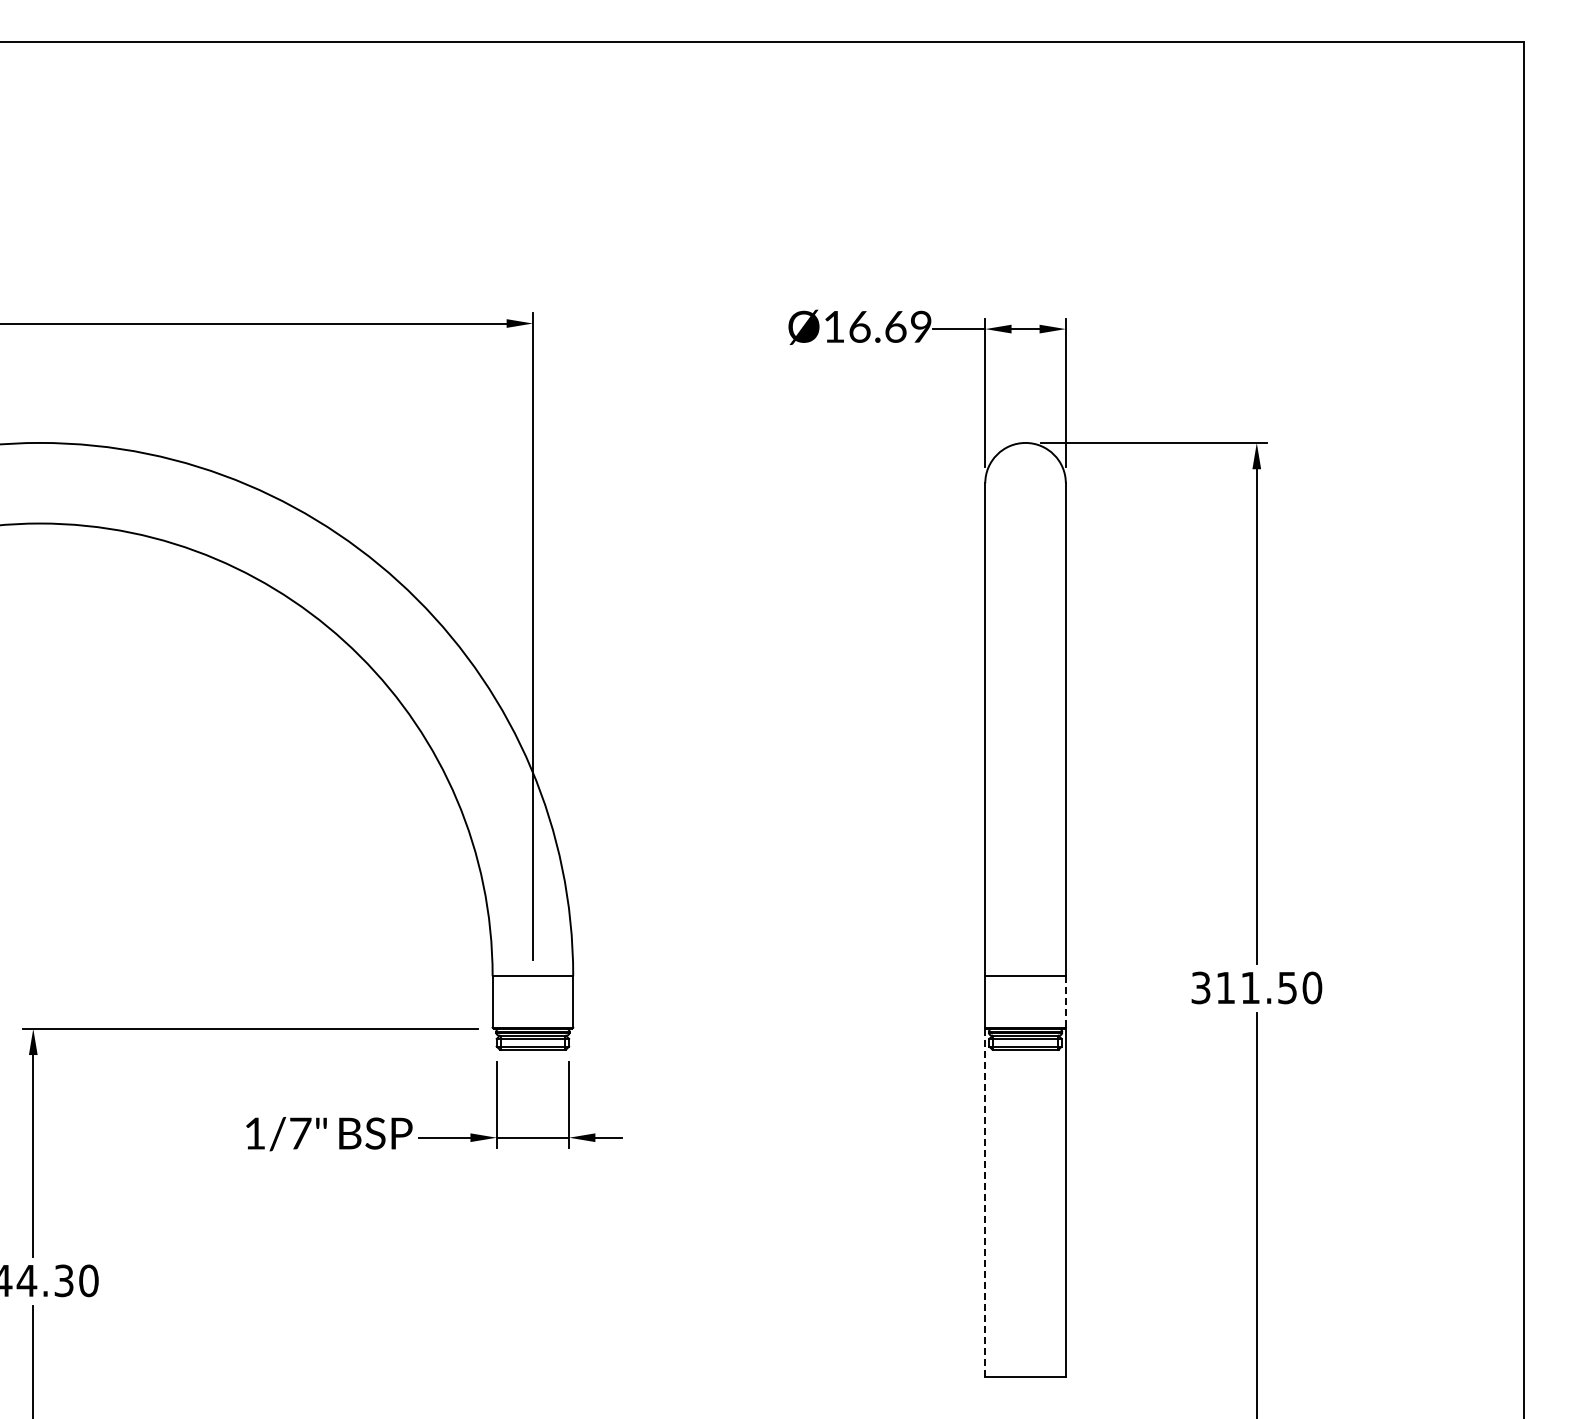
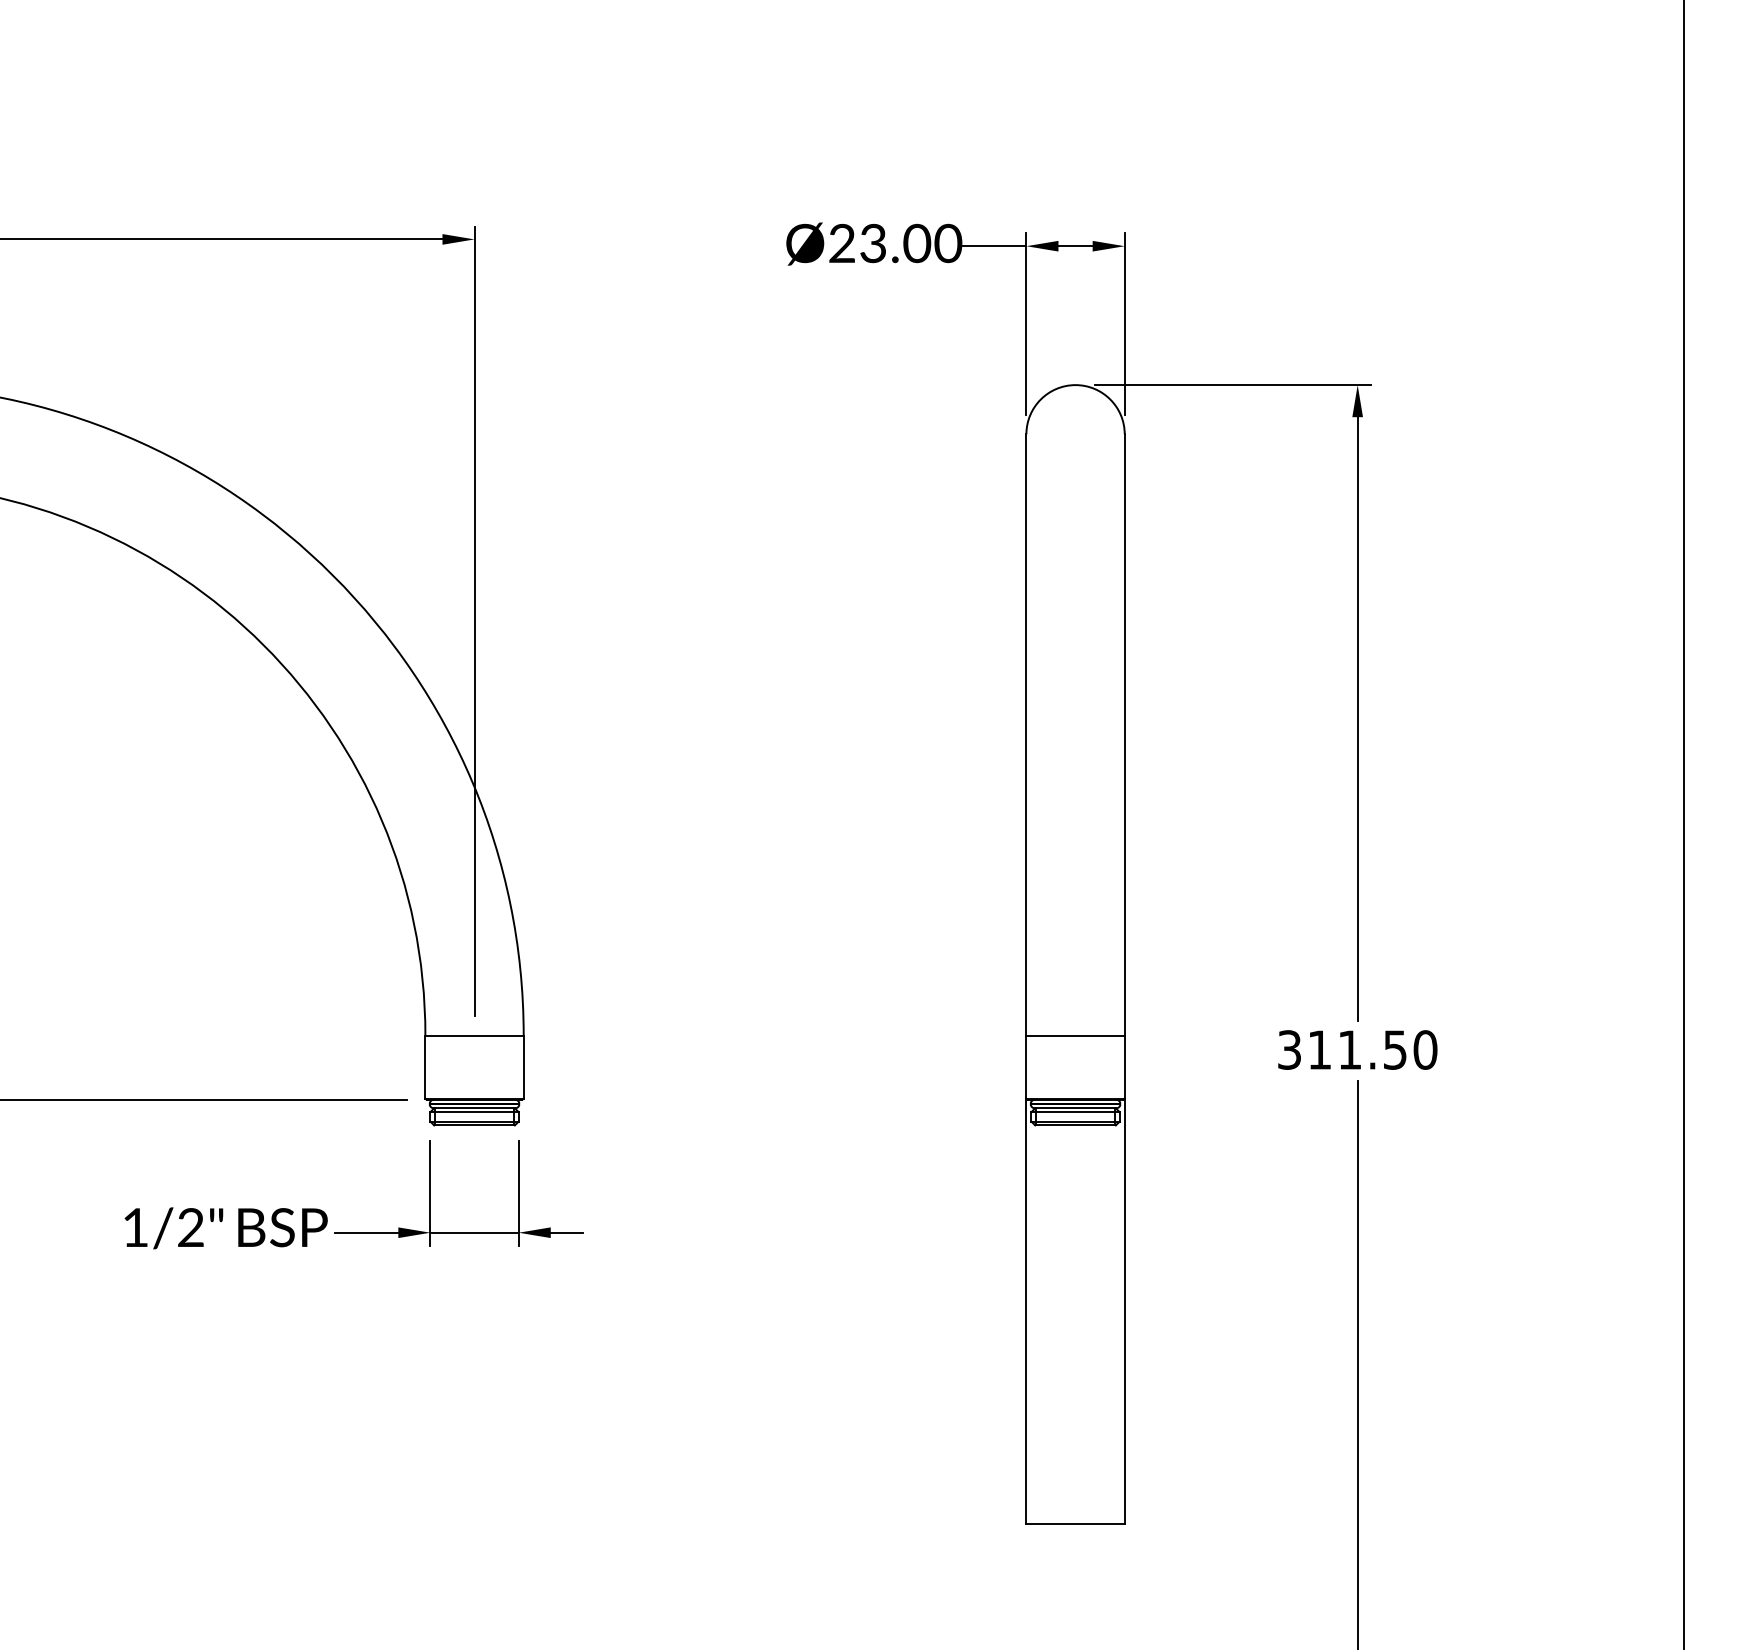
text: (877, 326) -> (894, 243), Ø16.69 -> Ø23.00
line: (1065, 1001) -> (1124, 1066), dashed -> solid
text: (300, 1133) -> (190, 1227), 1/7" -> 1/2"
line: (985, 1201) -> (1026, 1310), dashed -> solid

